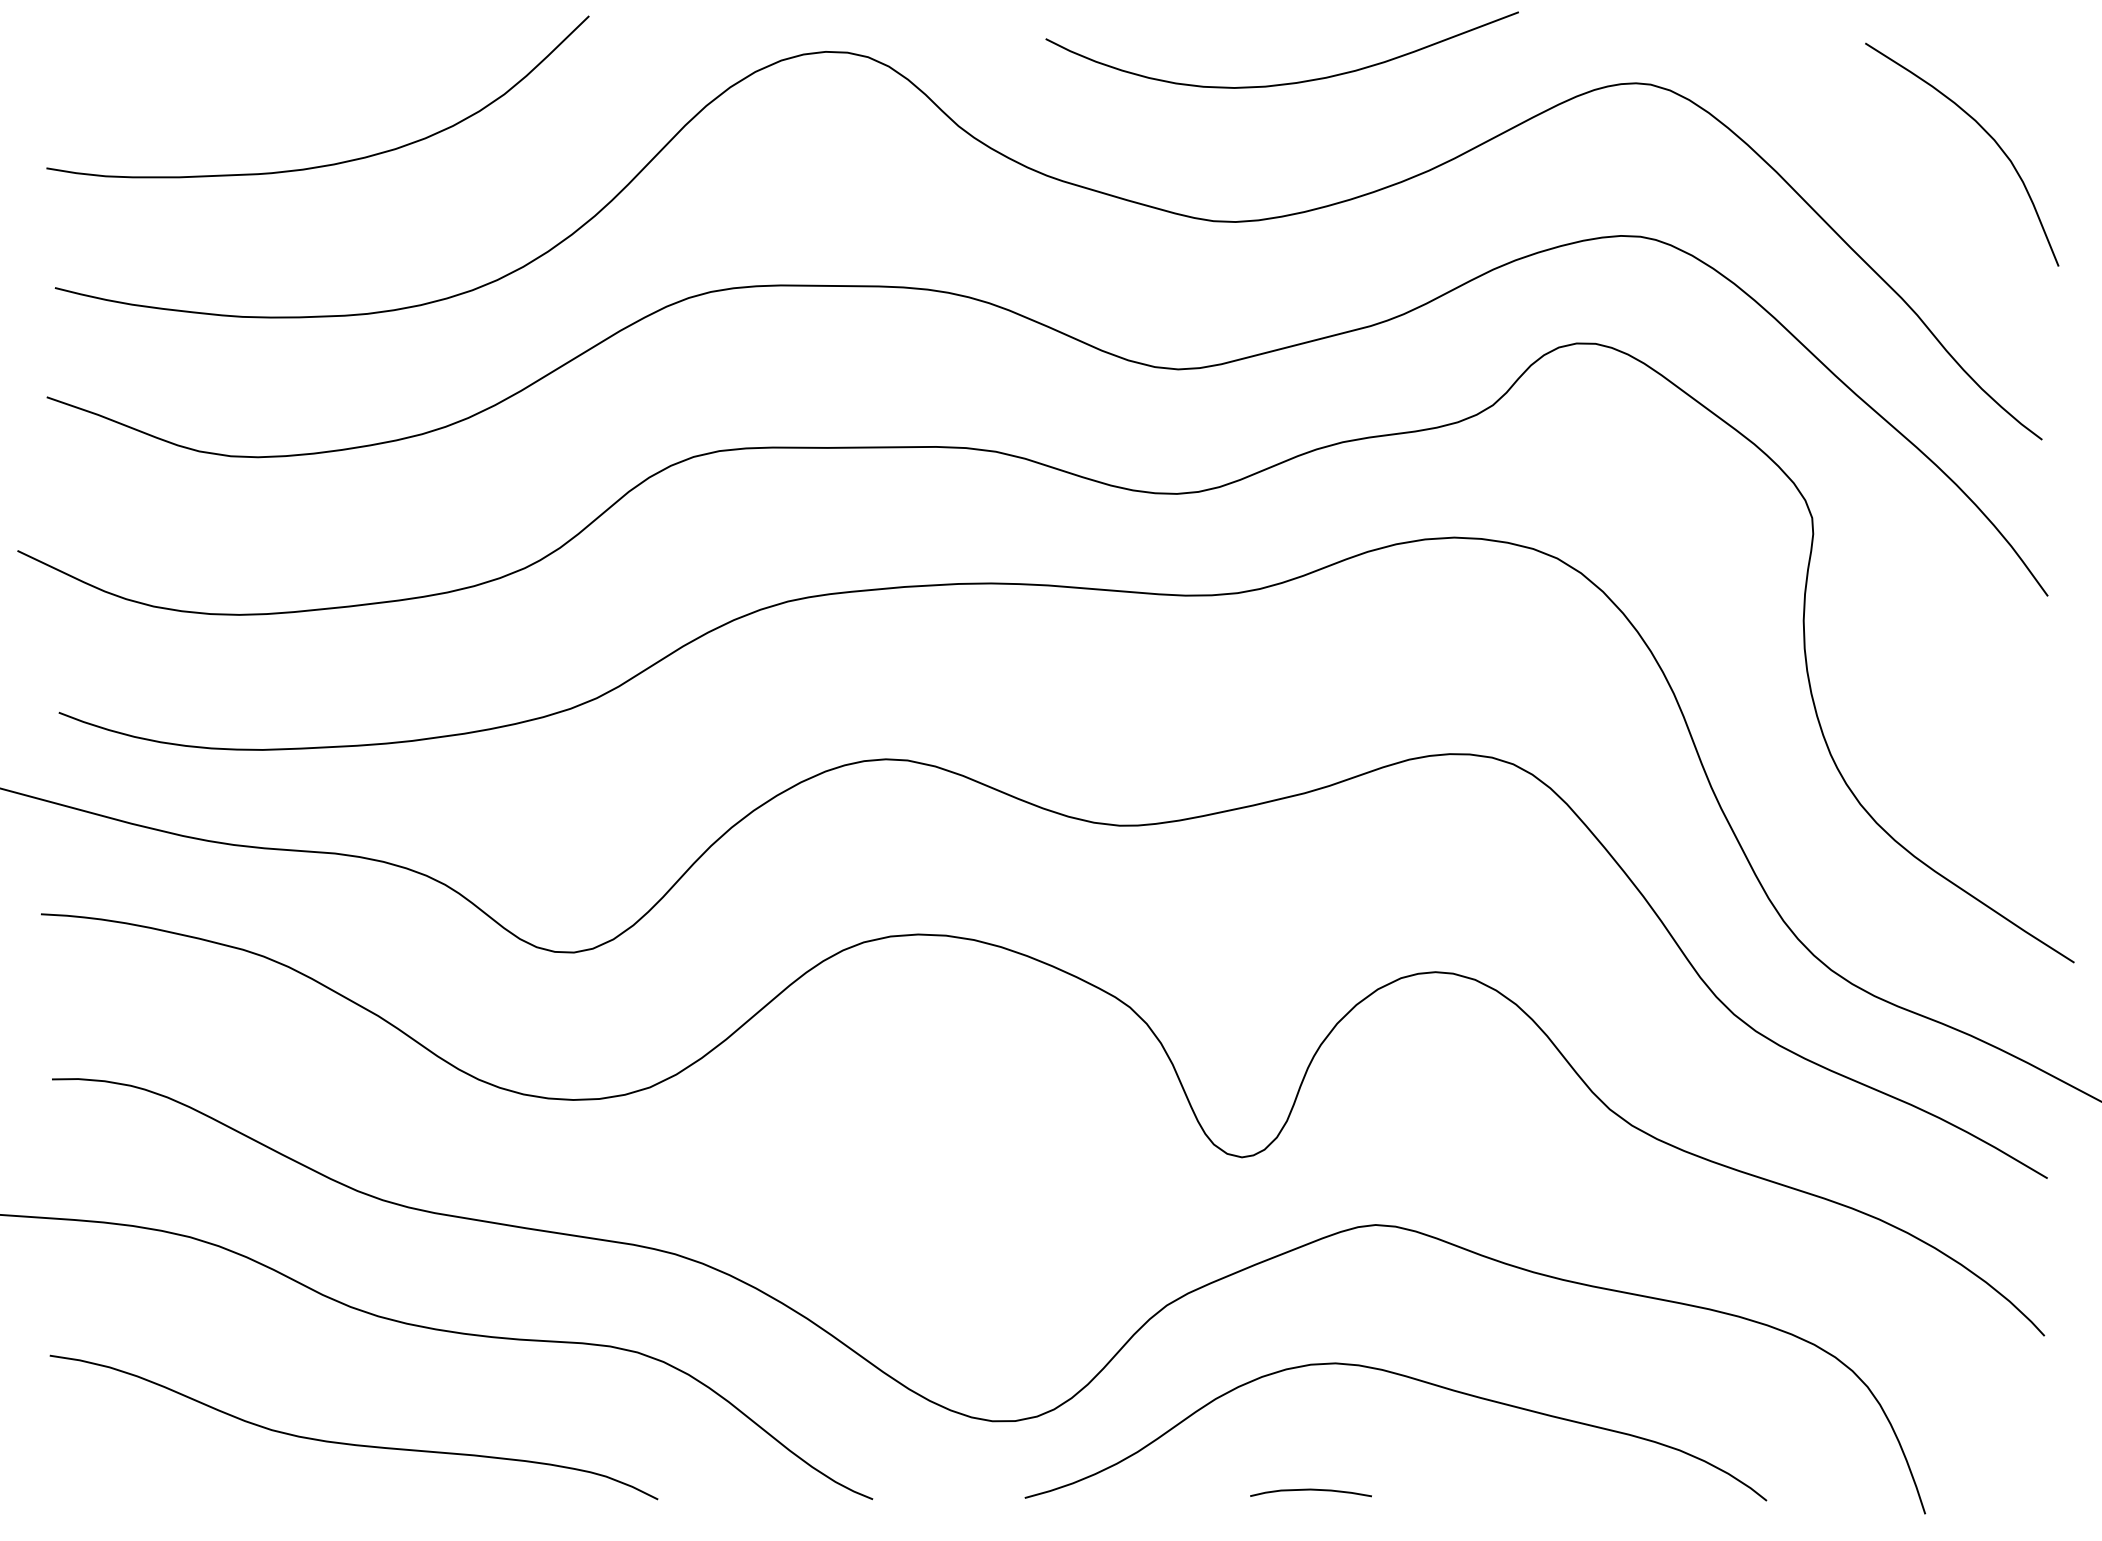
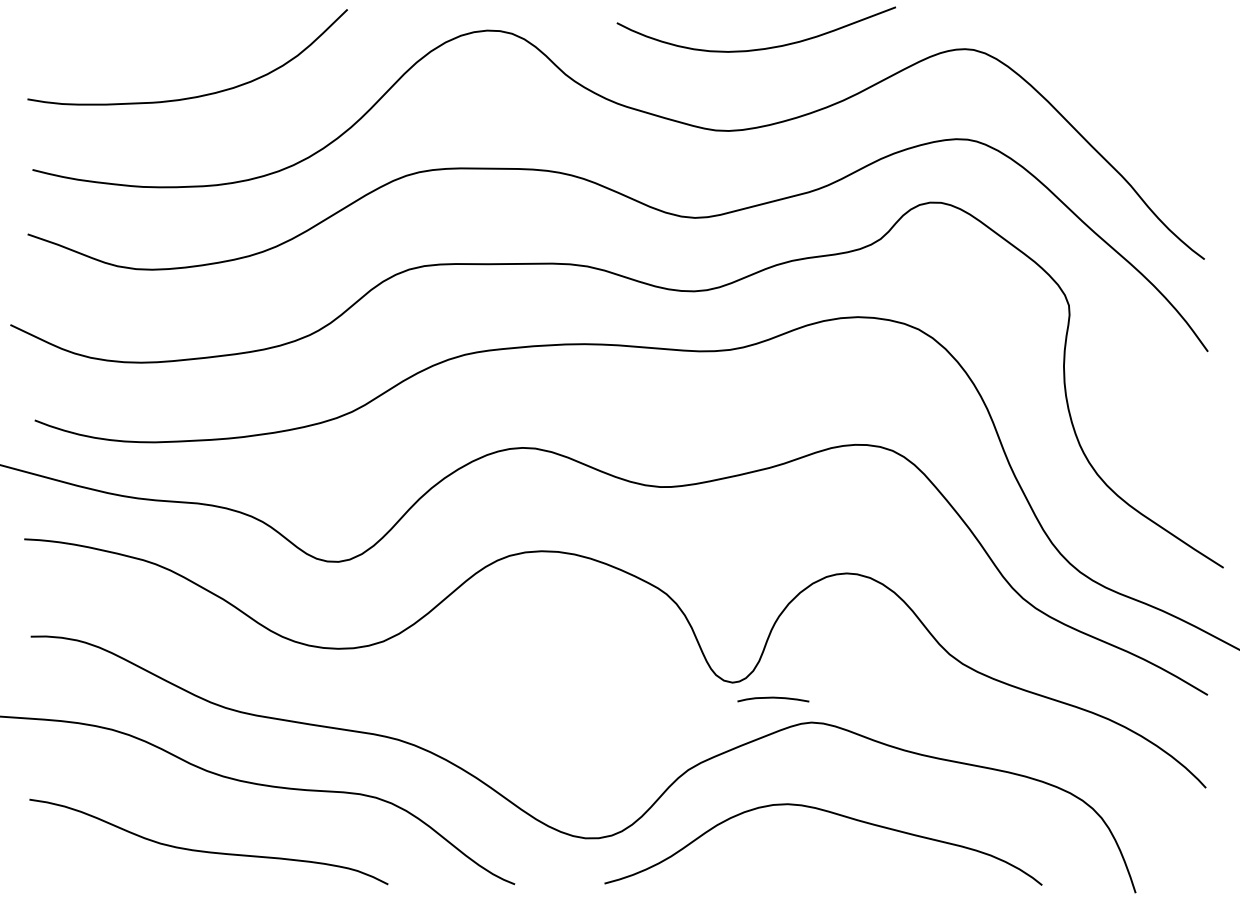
curve: (1987, 136) -> (1172, 80), removed
curve: (1311, 1491) -> (773, 698), moved

